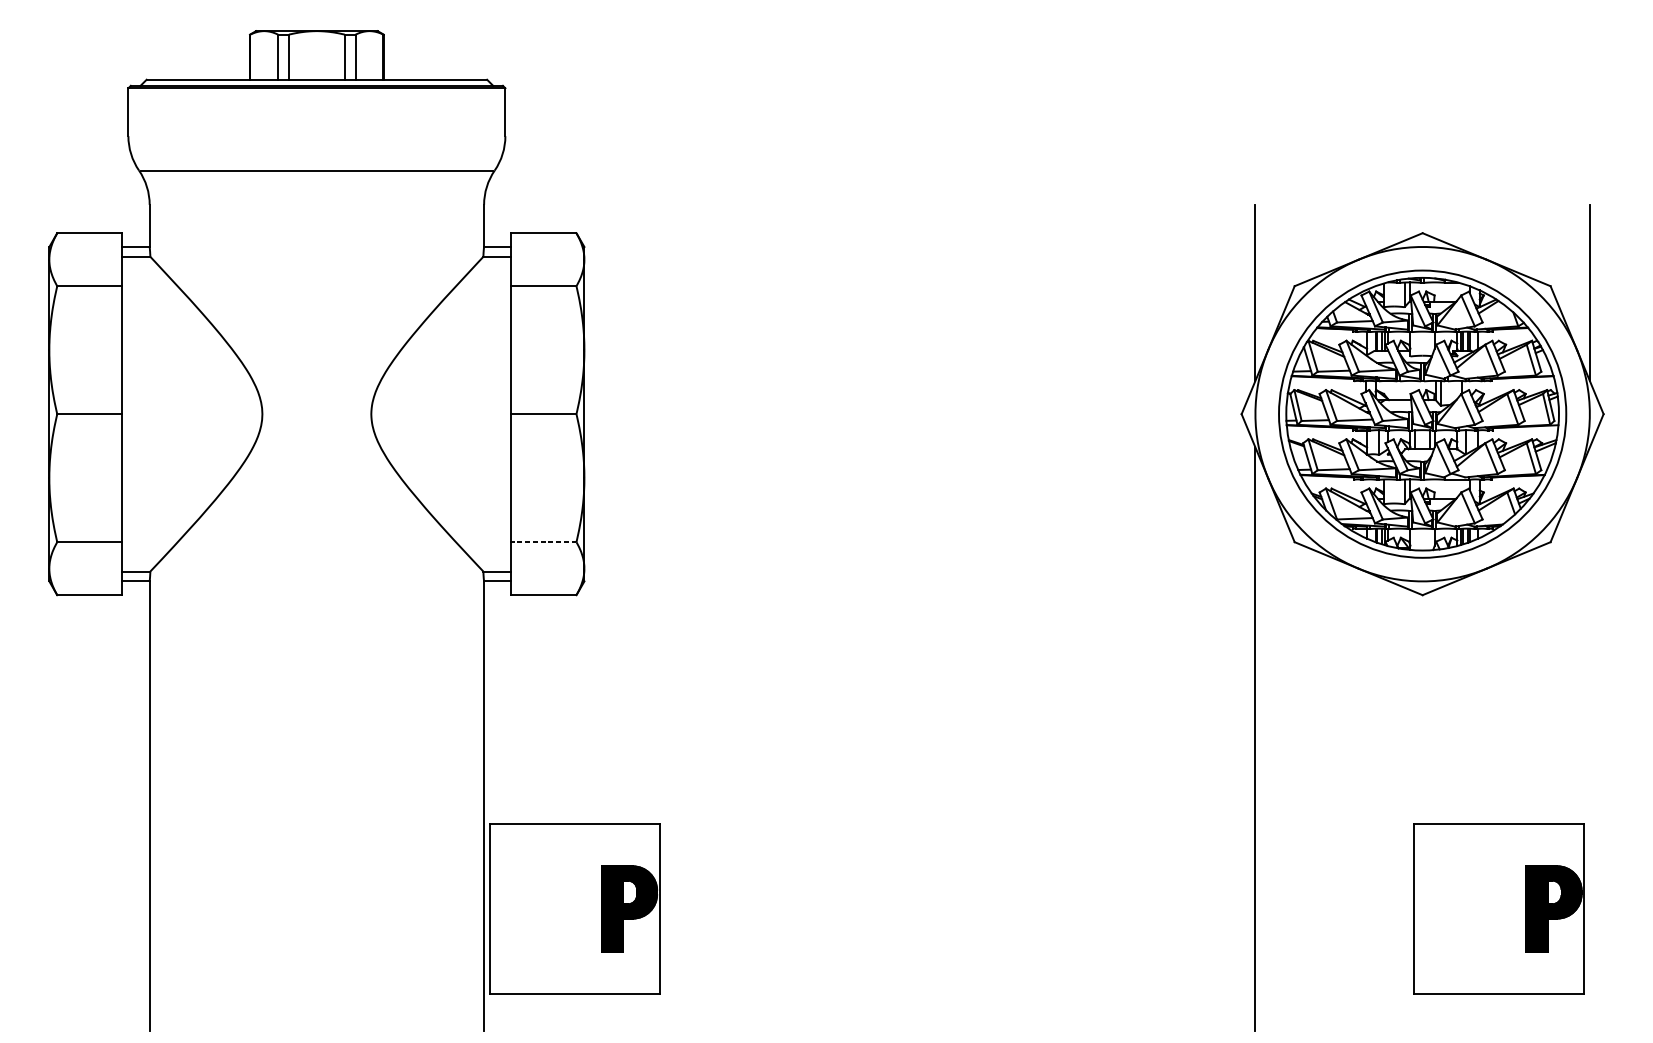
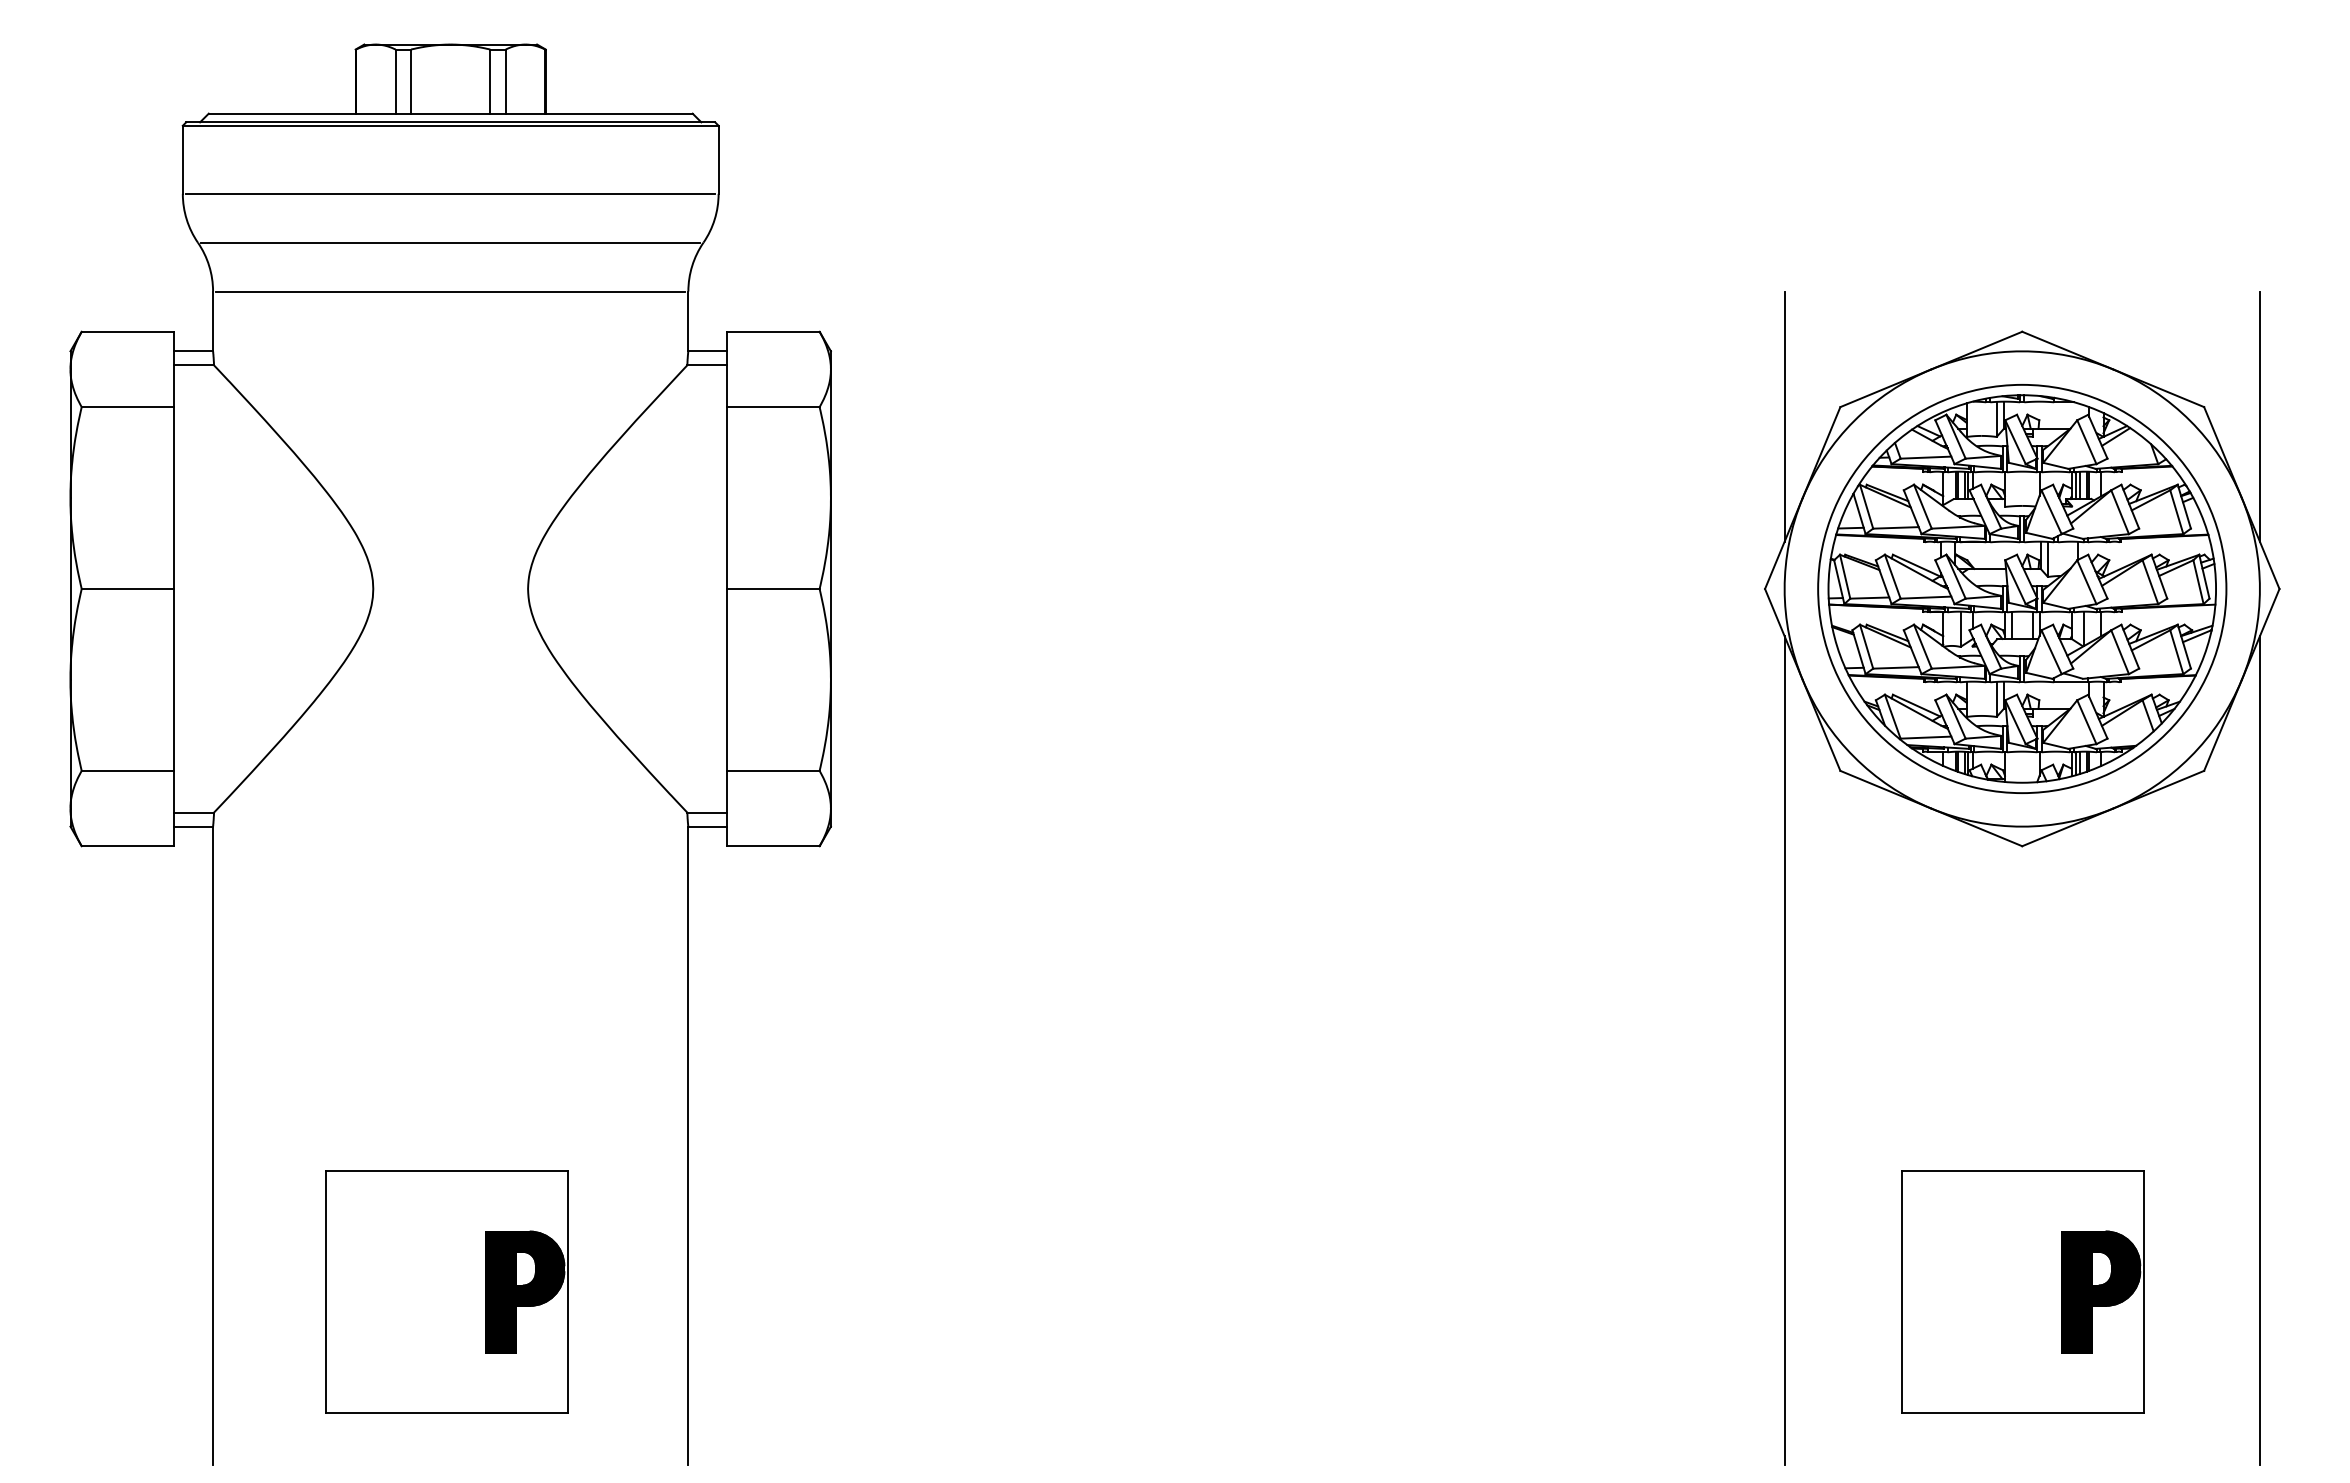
line: (316, 135) -> (450, 193), added
line: (316, 204) -> (450, 291), added
line: (543, 541) -> (772, 770), dashed -> solid
line: (1589, 738) -> (2259, 1050), added
part: (574, 908) -> (446, 1291), moved
part: (1498, 908) -> (2022, 1291), moved

